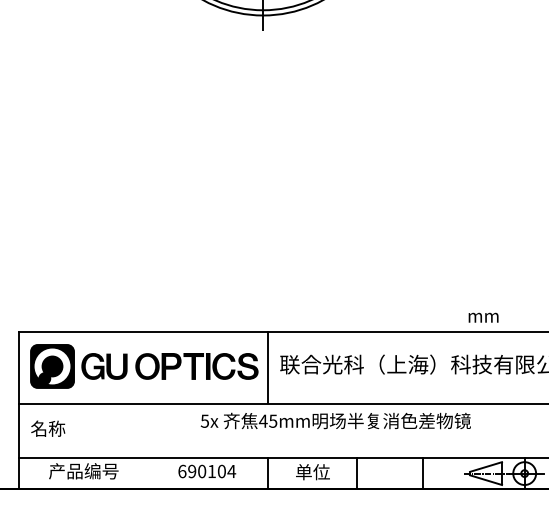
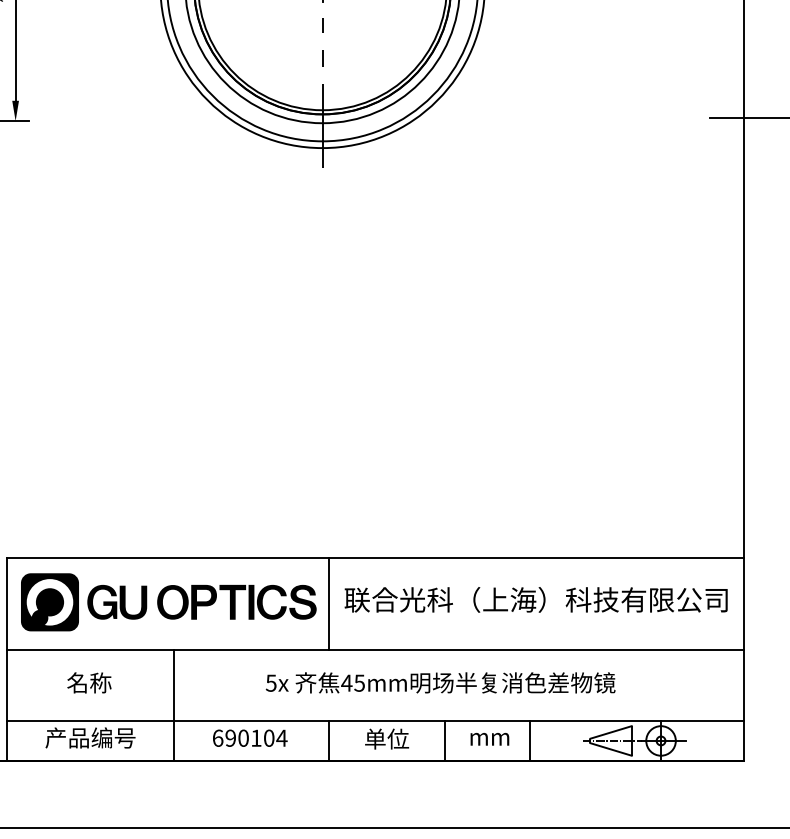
text: (483, 317) -> (489, 739), moved
text: (335, 420) -> (440, 682), moved
text: (48, 428) -> (89, 682), moved
line: (148, 446) -> (174, 705), added

